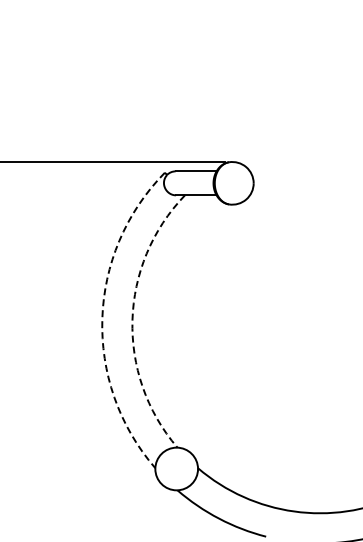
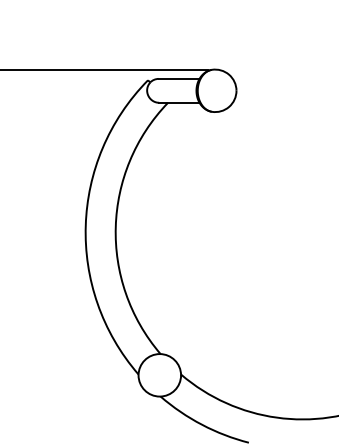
arc: (102, 318) -> (85, 225), dashed -> solid
arc: (132, 320) -> (115, 227), dashed -> solid

